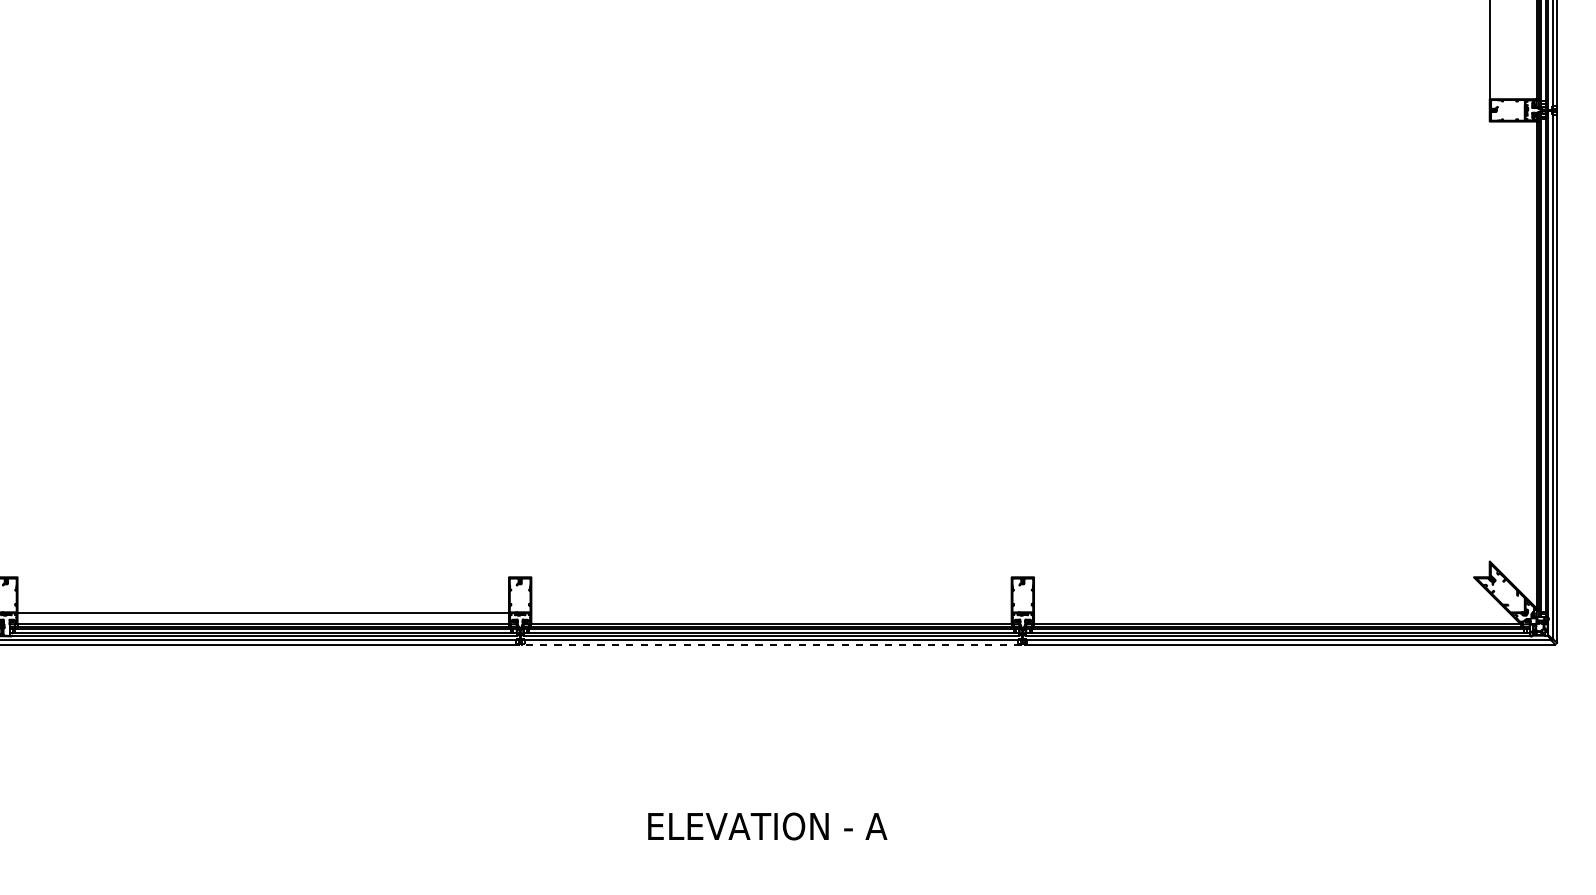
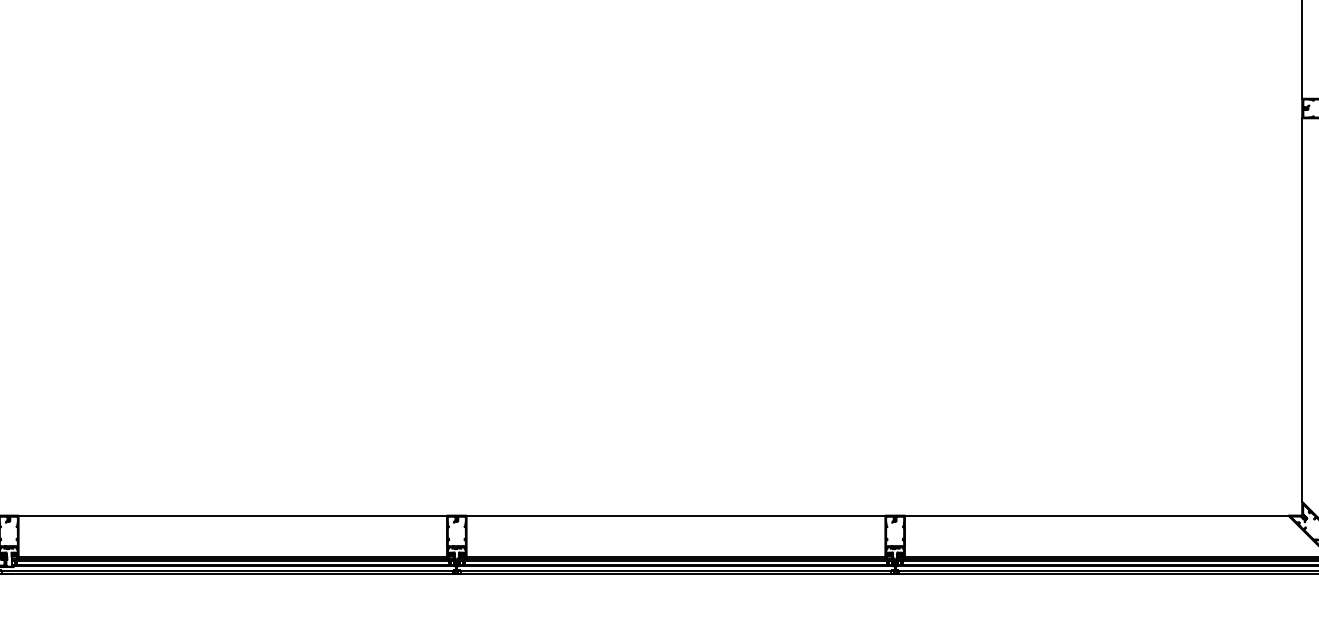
line: (1489, 341) -> (1302, 310), added
line: (771, 577) -> (675, 515), added
line: (1254, 577) -> (1097, 515), added
line: (262, 613) -> (232, 515), moved
line: (771, 644) -> (675, 574), dashed -> solid

